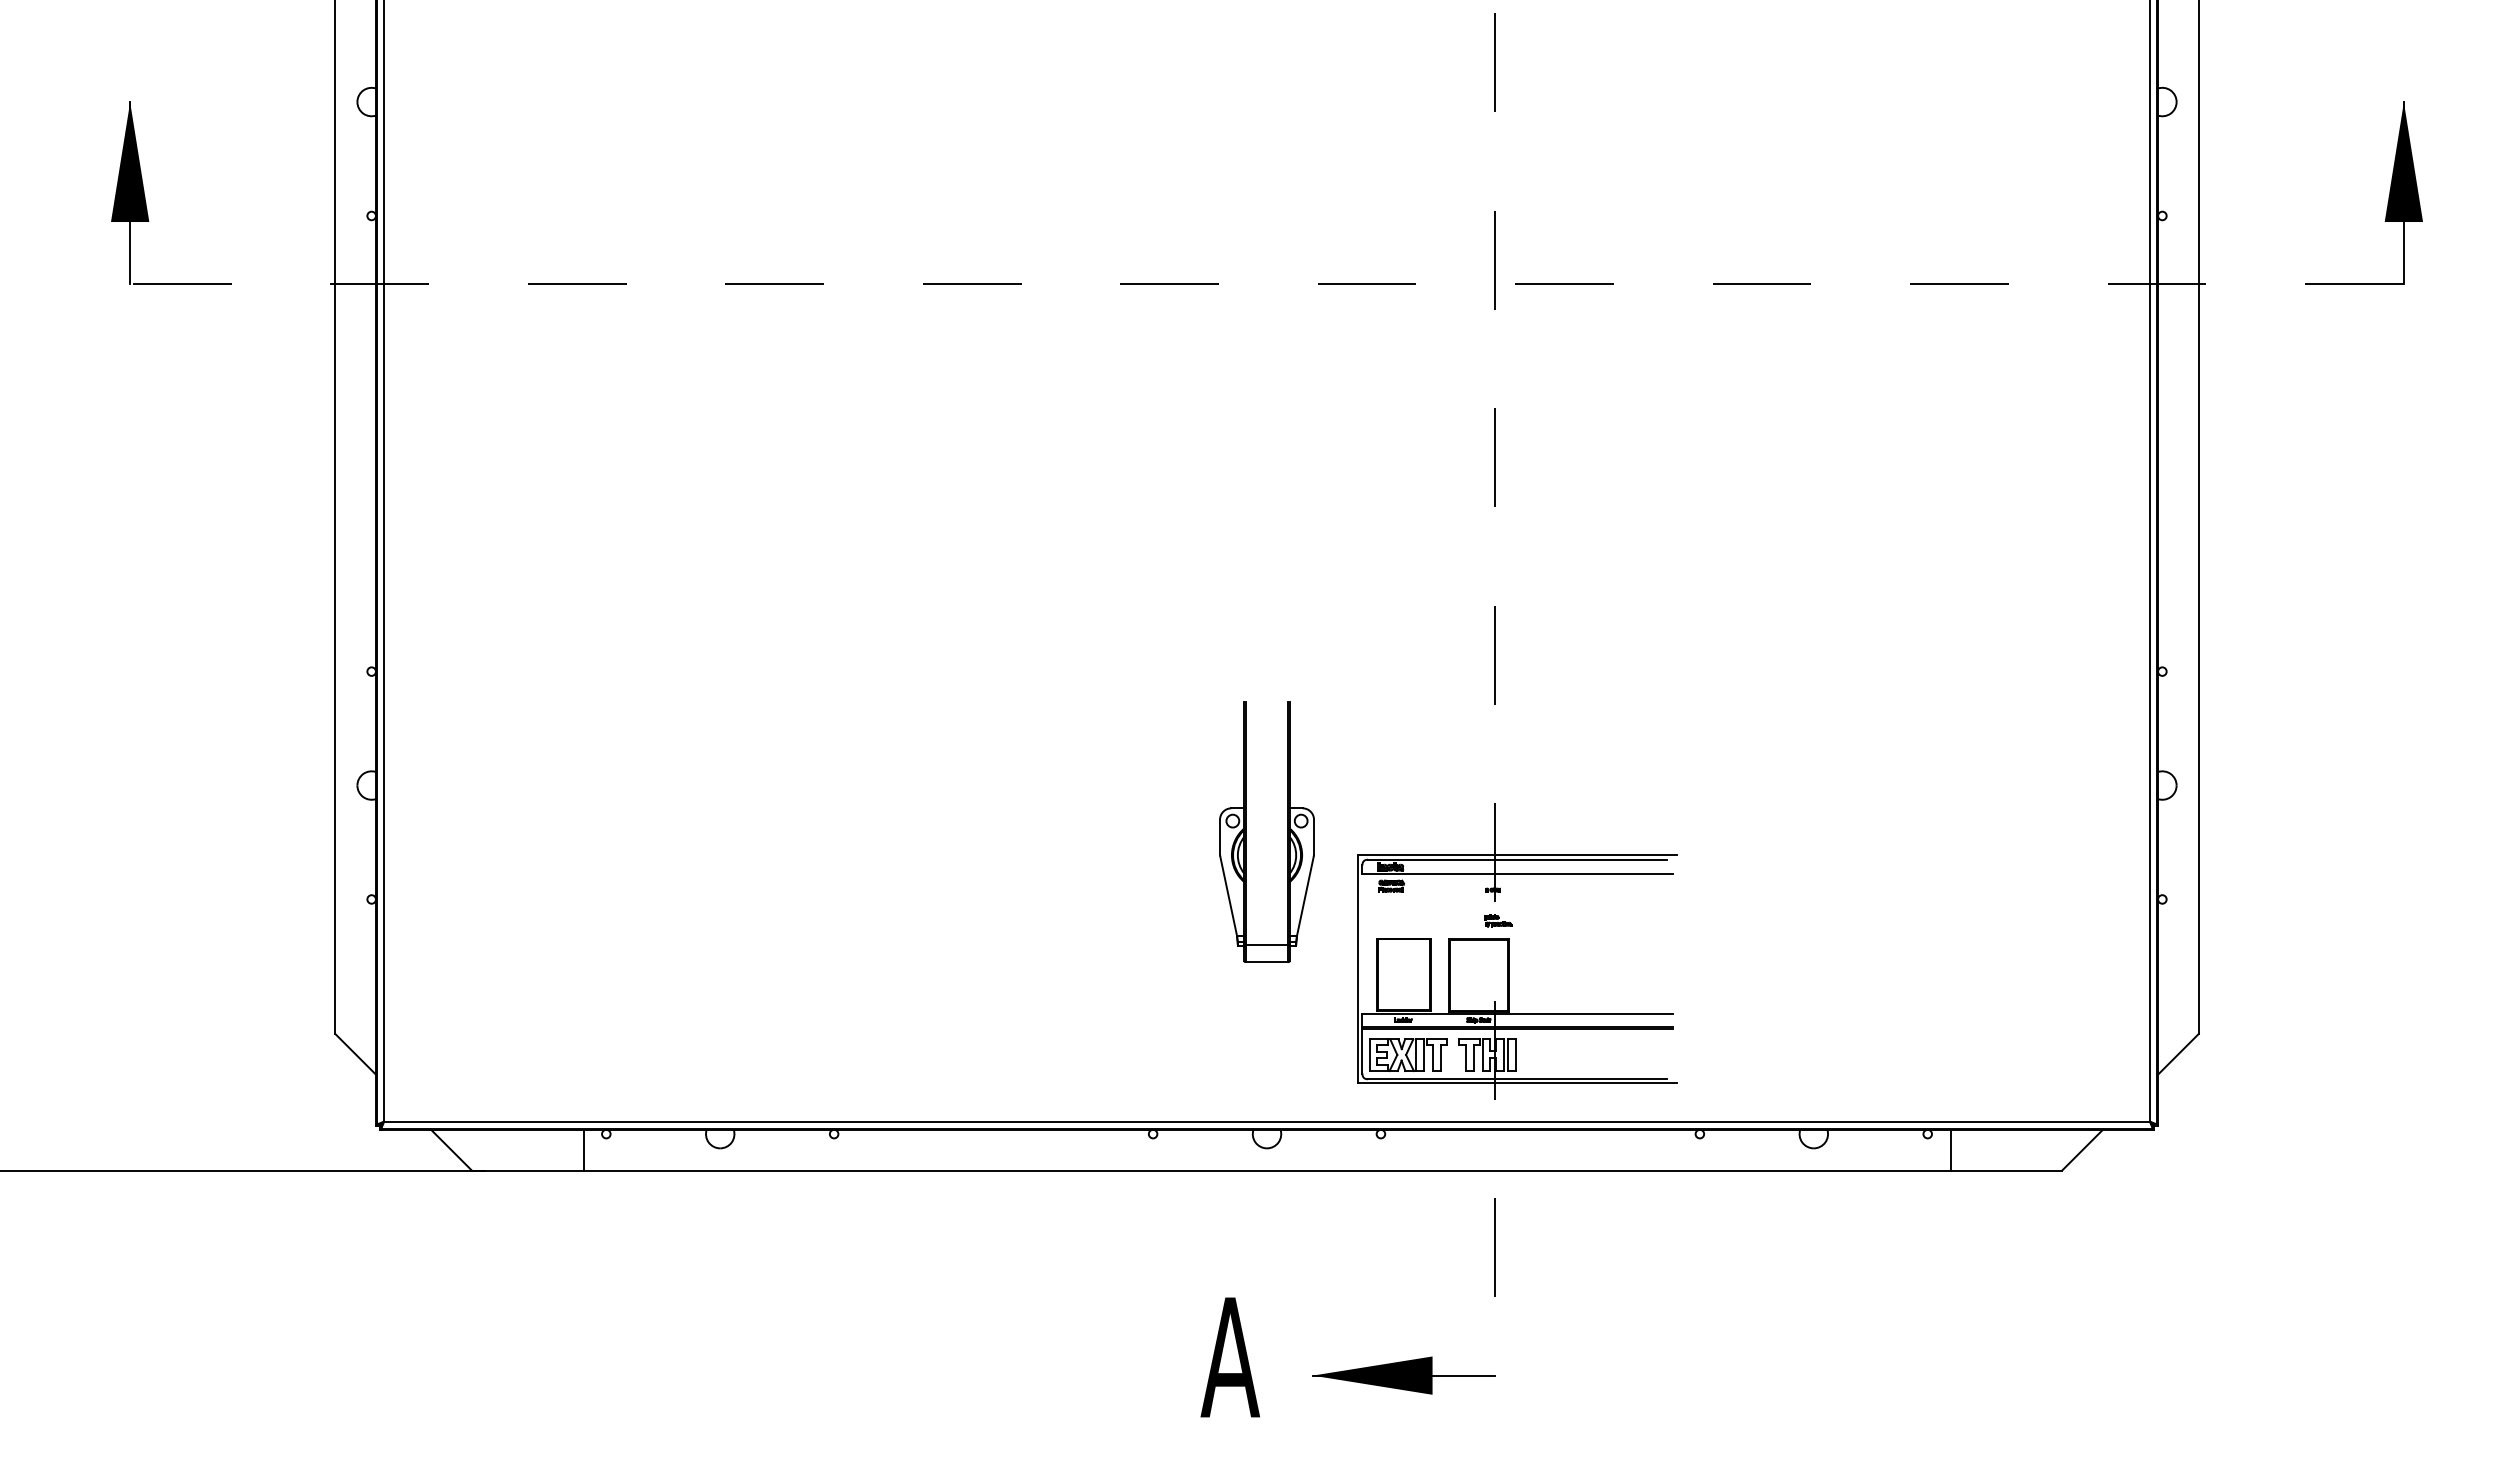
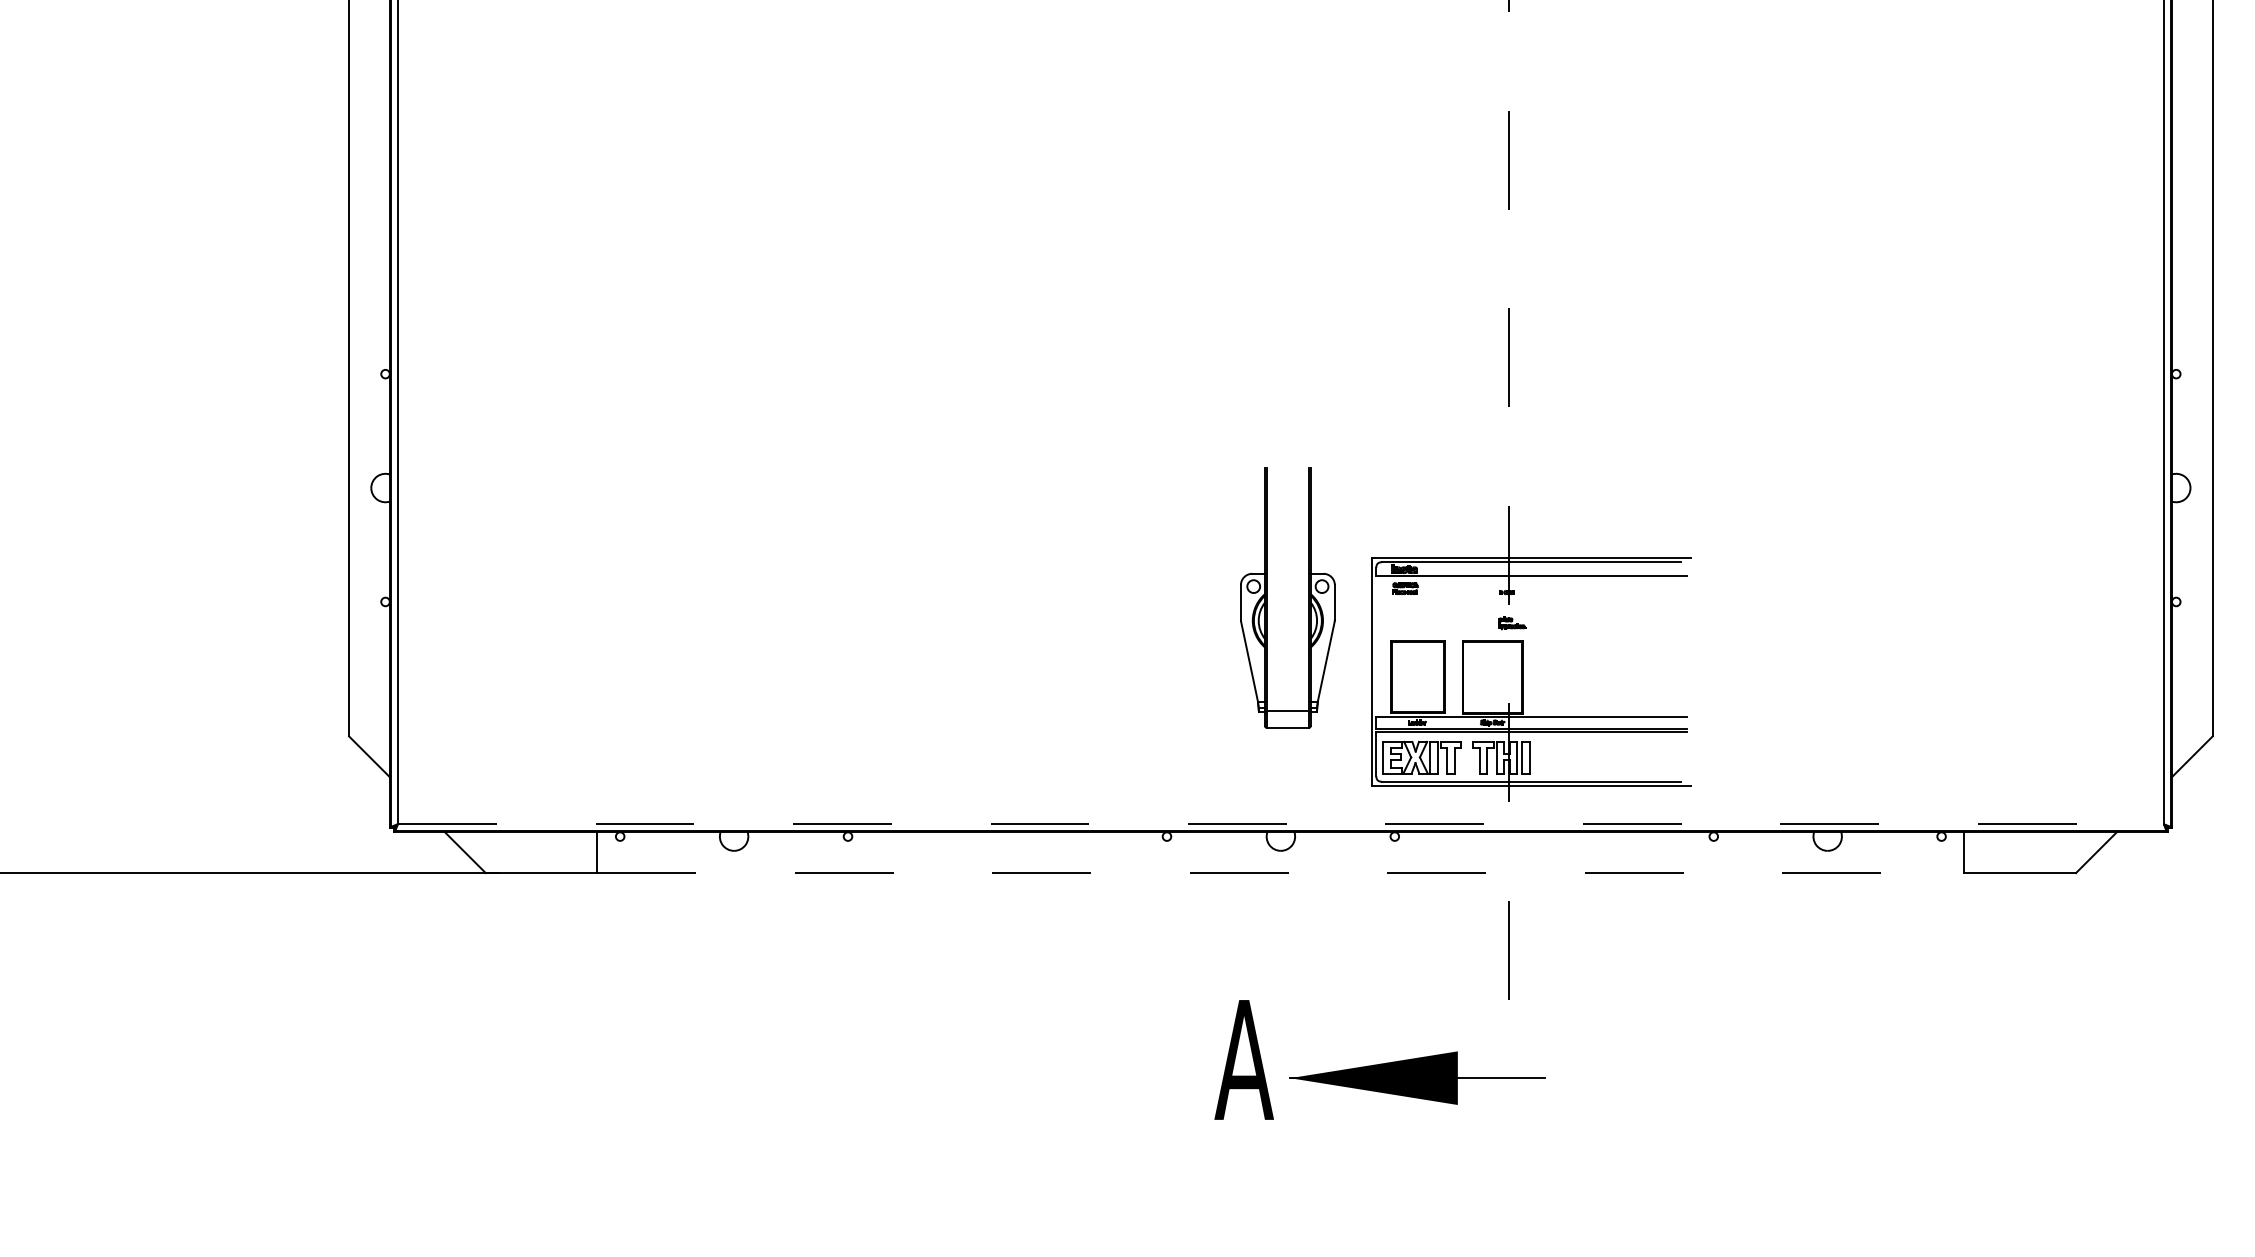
part: (1246, 831) -> (1267, 597), moved
line: (1267, 1121) -> (1281, 824), solid -> dashed
line: (1267, 1170) -> (1281, 873), solid -> dashed
part: (1403, 1375) -> (1417, 1078), size x1.4

